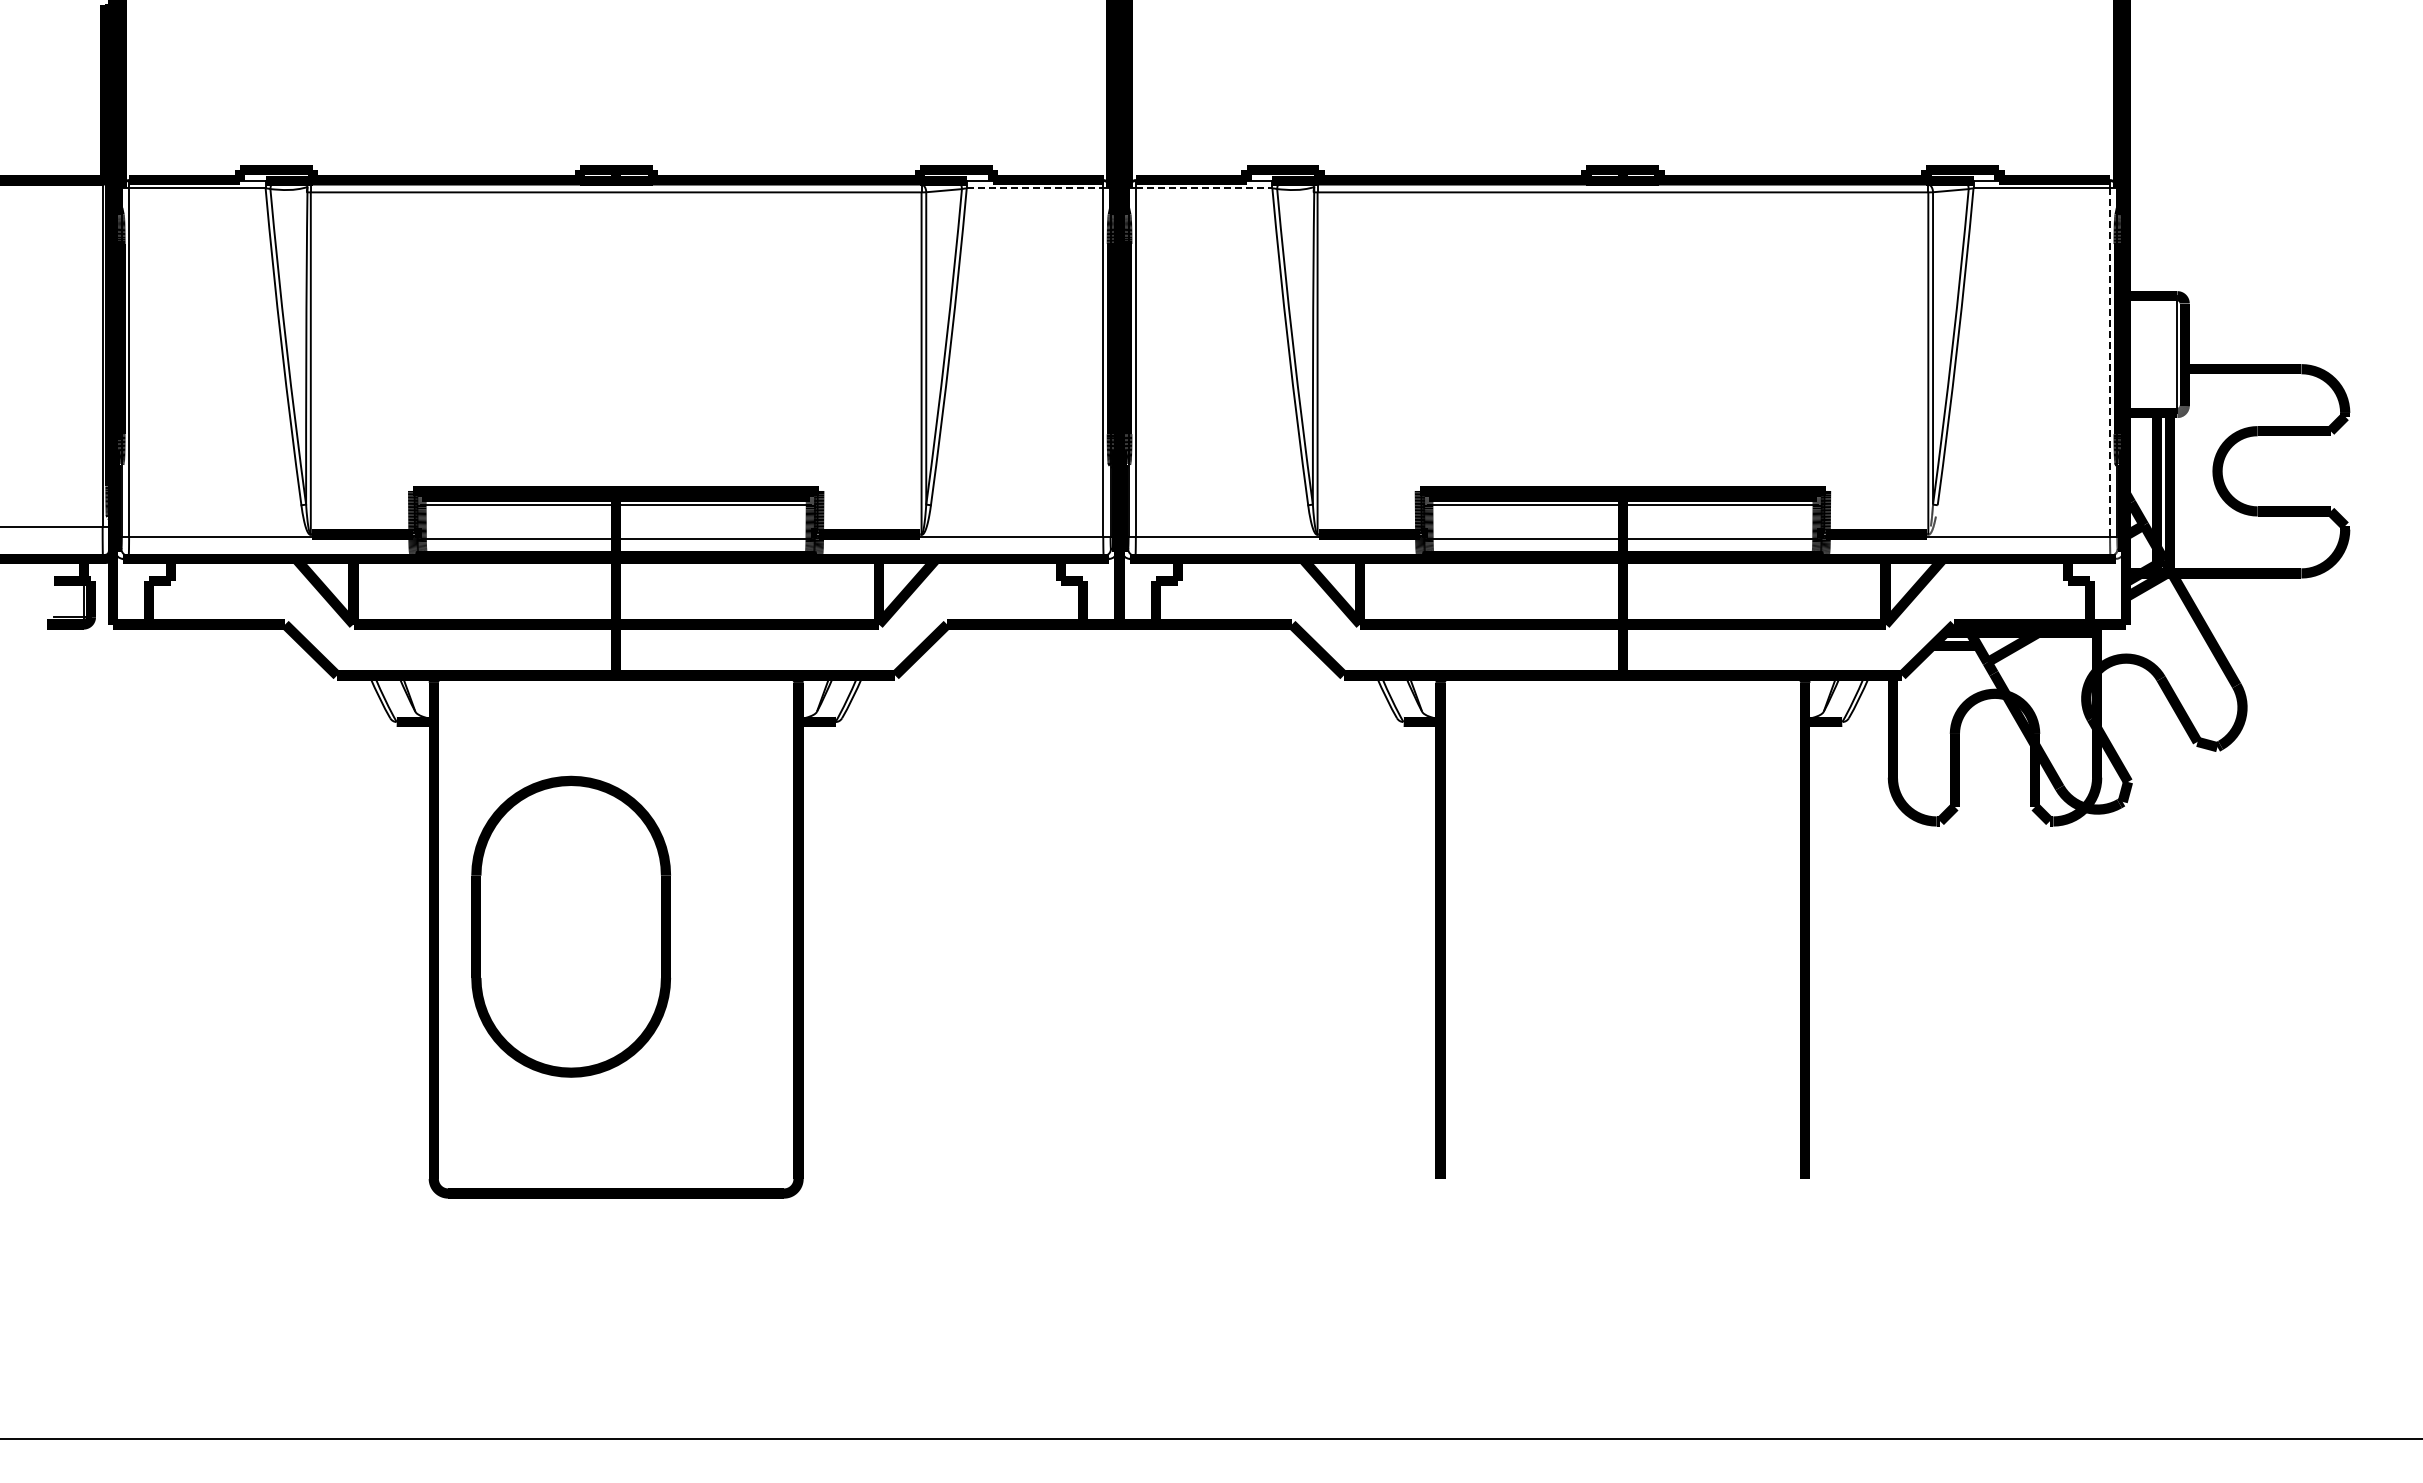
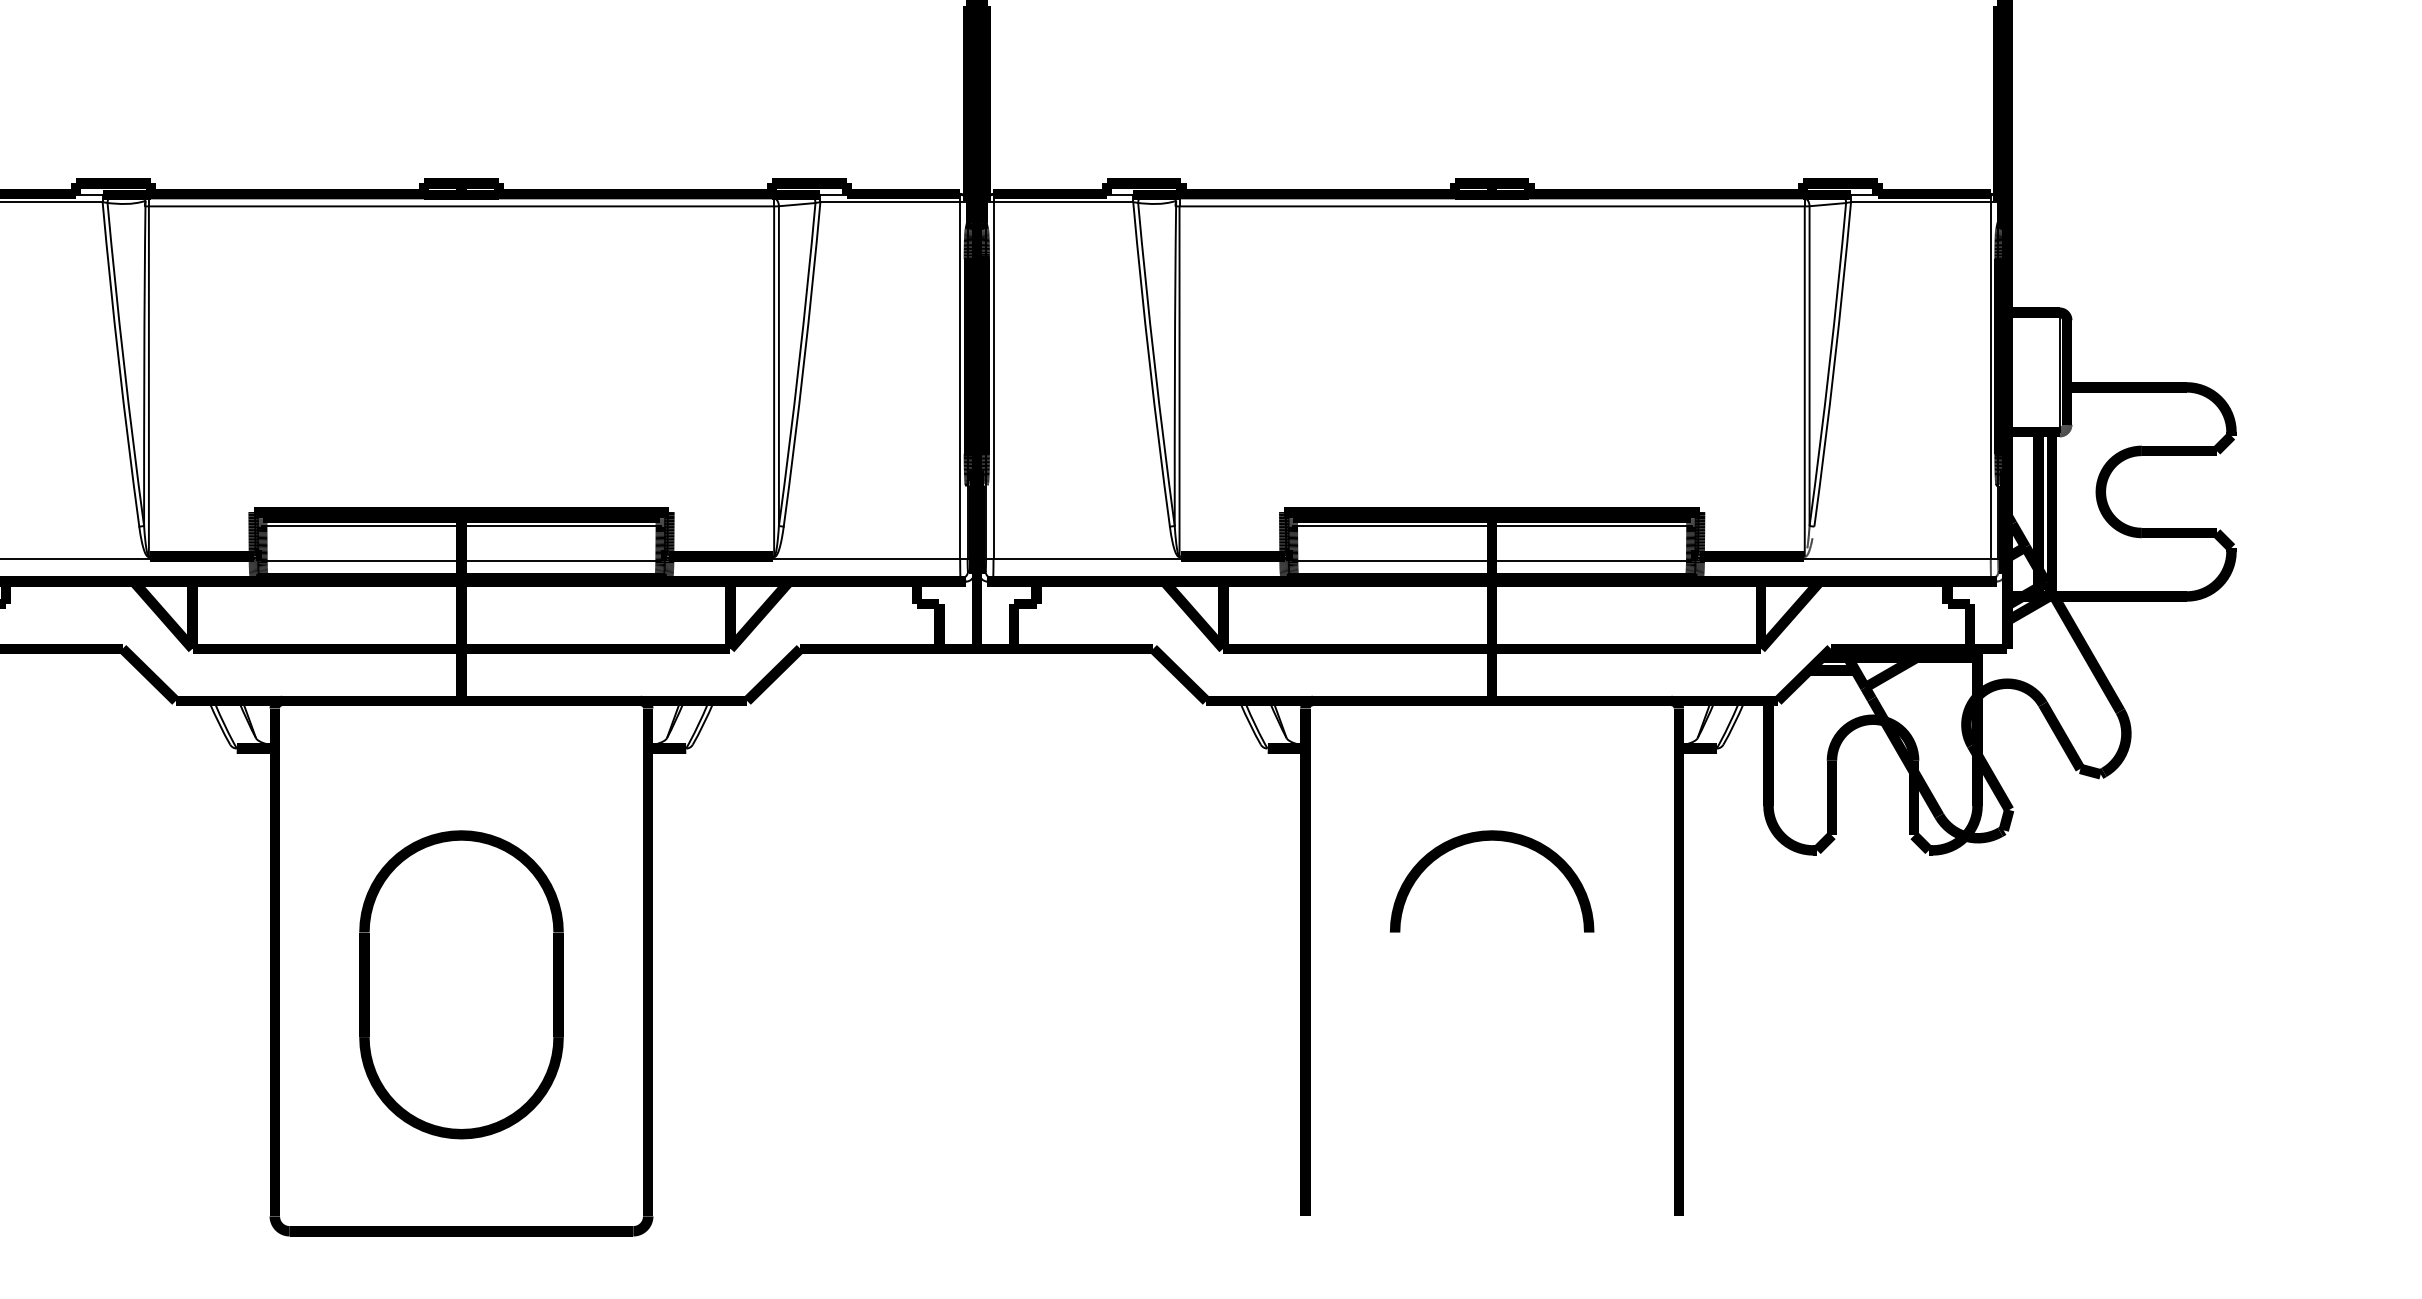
line: (1035, 188) -> (890, 202), dashed -> solid
line: (1204, 188) -> (1063, 202), dashed -> solid
line: (2110, 363) -> (1991, 381), dashed -> solid
curve: (1620, 812) -> (1489, 841), added
part: (570, 926) -> (460, 984), moved

